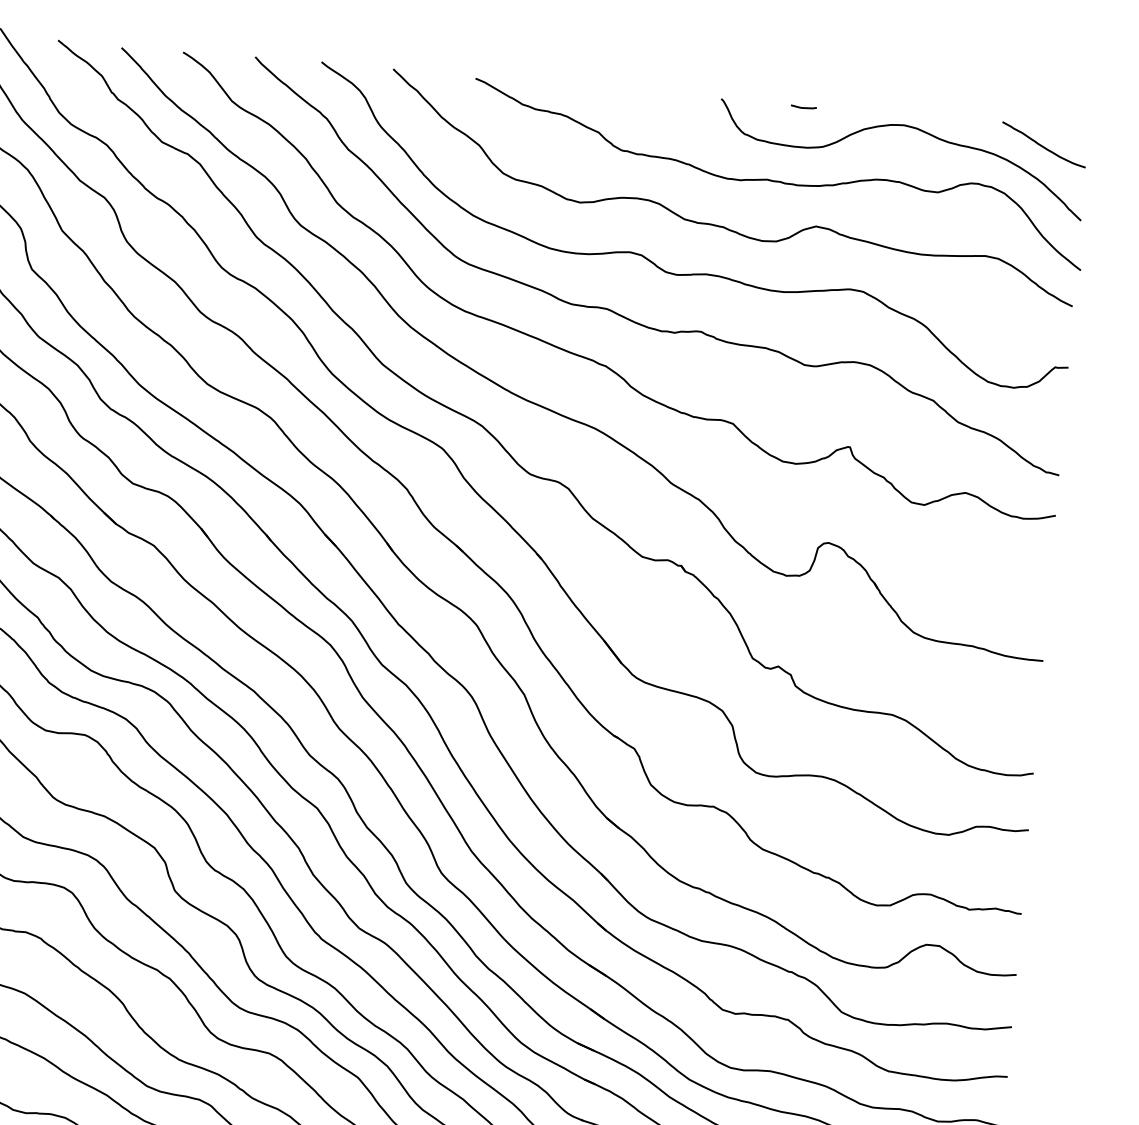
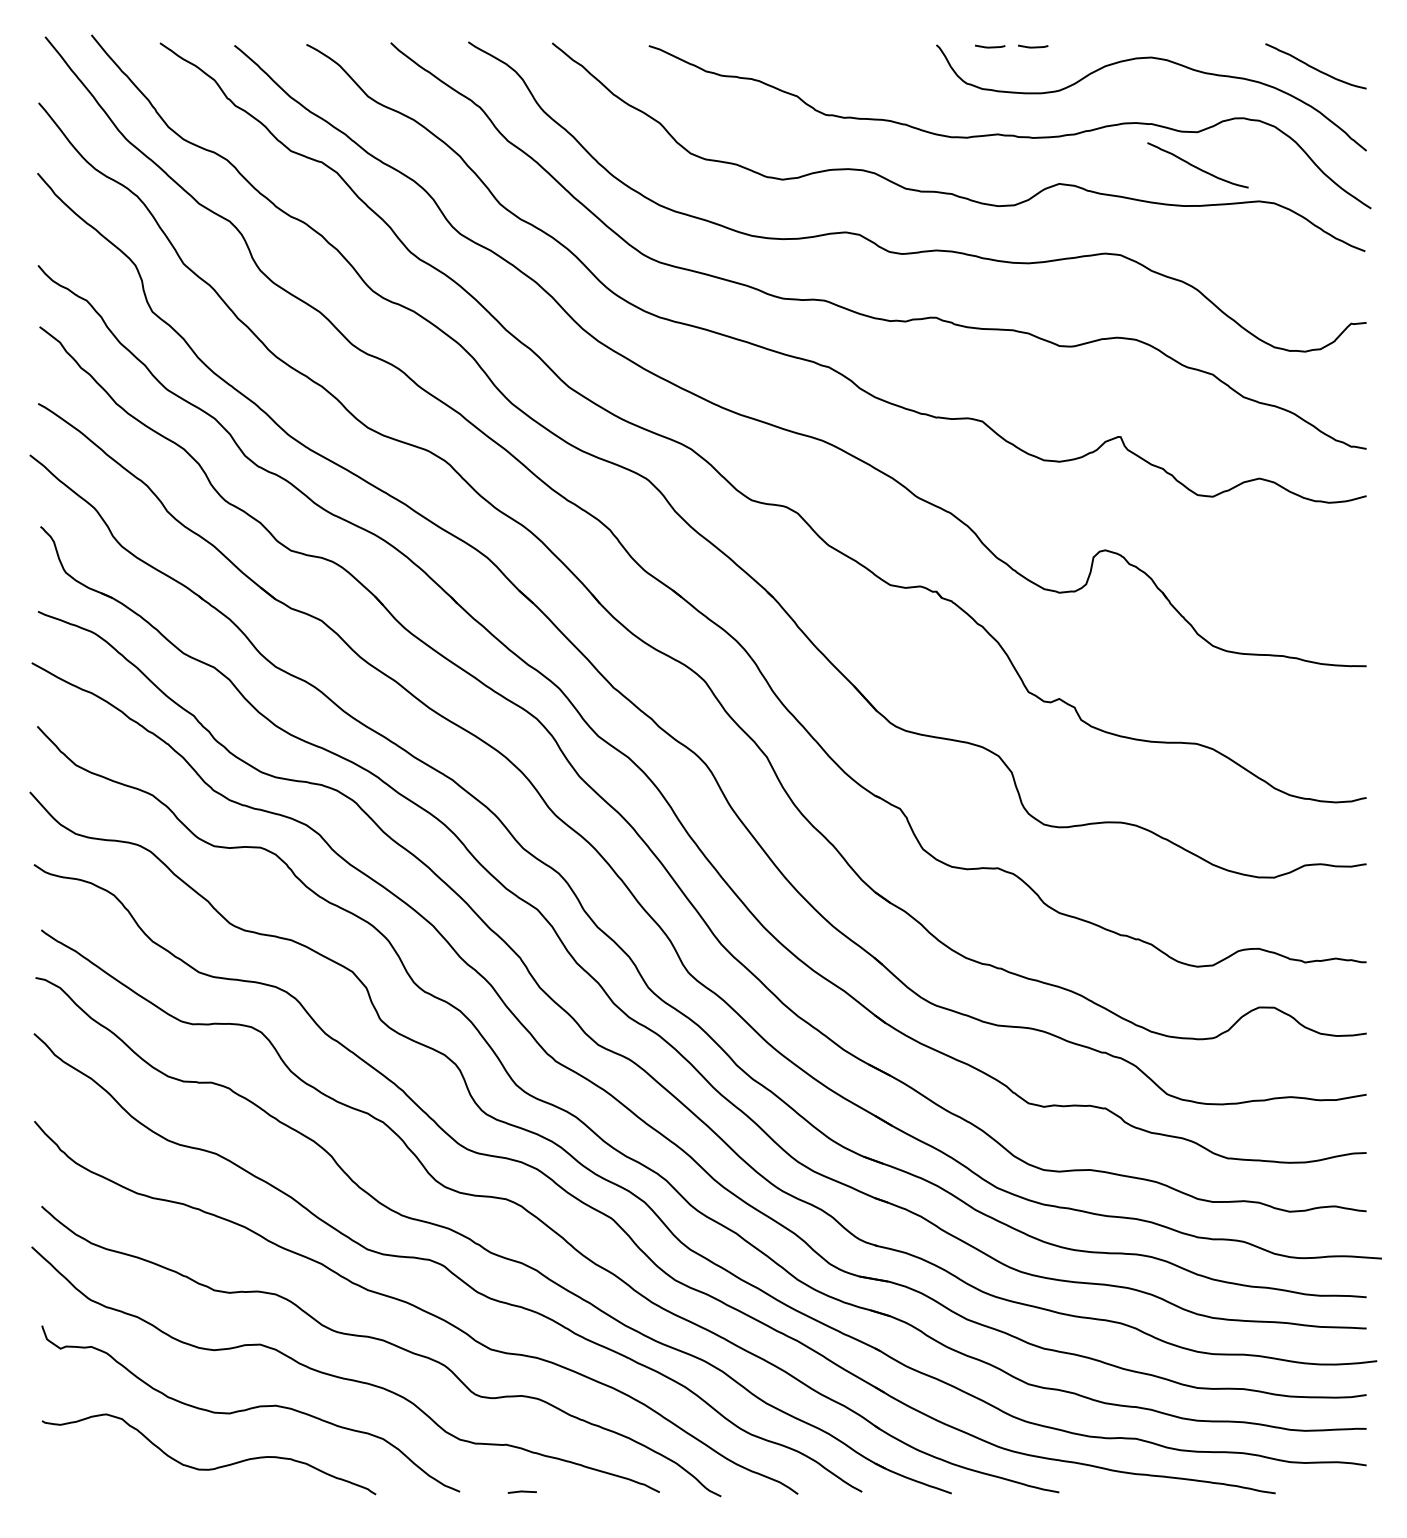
line: (767, 104) -> (990, 46), added
curve: (934, 221) -> (1196, 166), added

